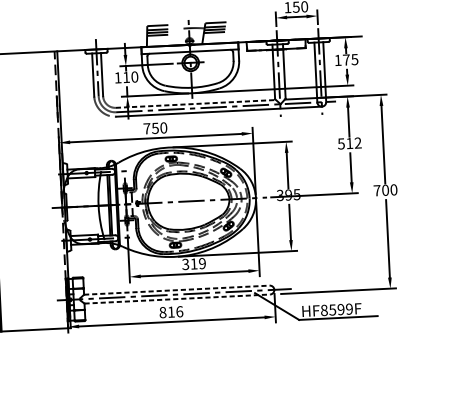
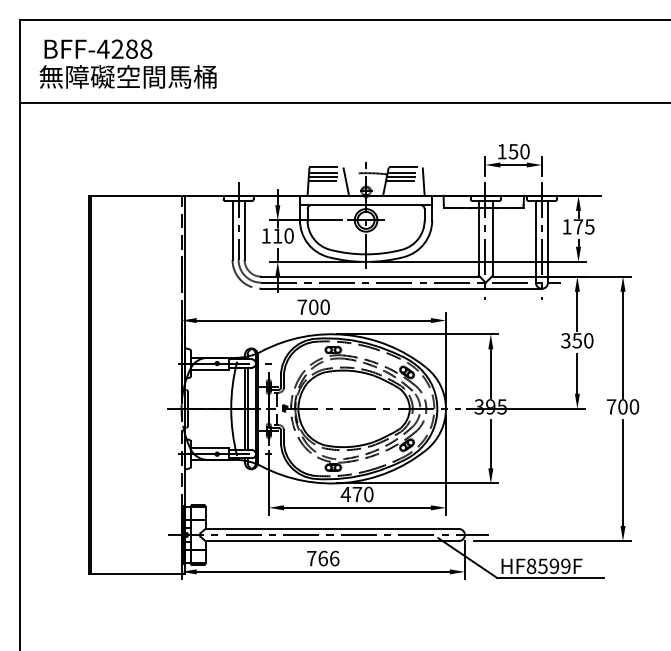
line: (231, 32) -> (423, 181), added
line: (174, 35) -> (346, 181), added
line: (196, 103) -> (371, 276), dashed -> solid
text: (155, 127) -> (313, 306), 750 -> 700
text: (349, 143) -> (577, 340), 512 -> 350
text: (193, 264) -> (356, 494), 319 -> 470
line: (177, 289) -> (332, 528), dashed -> solid
line: (177, 299) -> (332, 541), dashed -> solid
text: (167, 312) -> (317, 558), 816 -> 766

